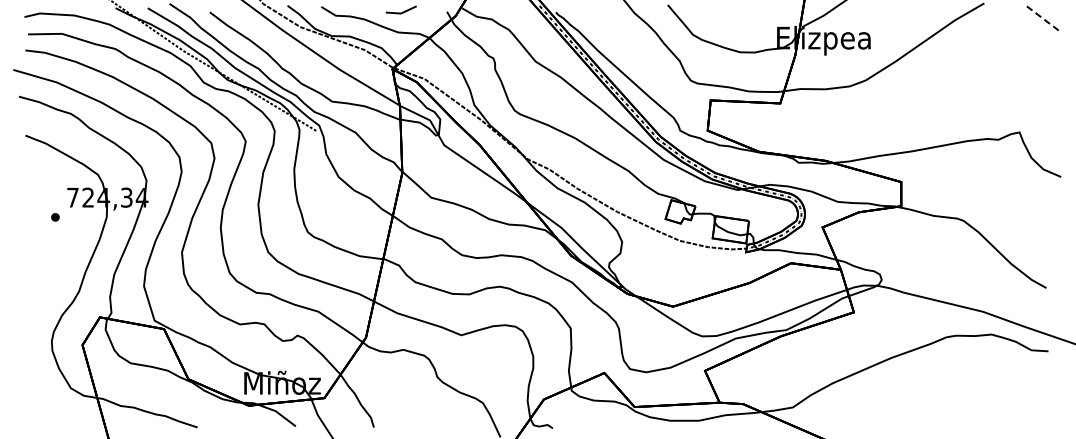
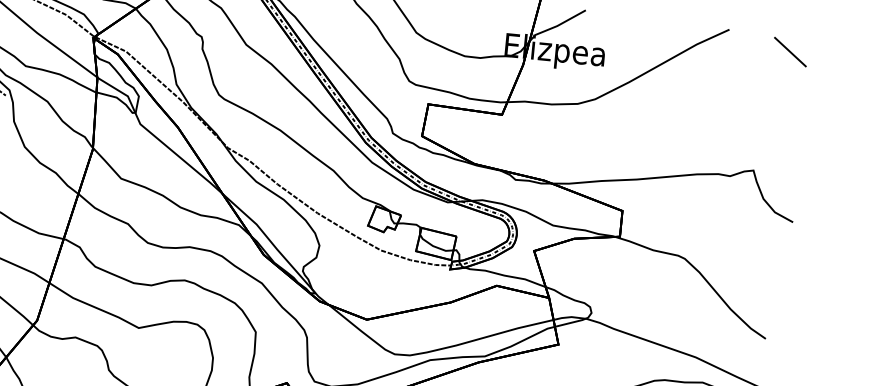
line: (1043, 19) -> (790, 52), dashed -> solid

